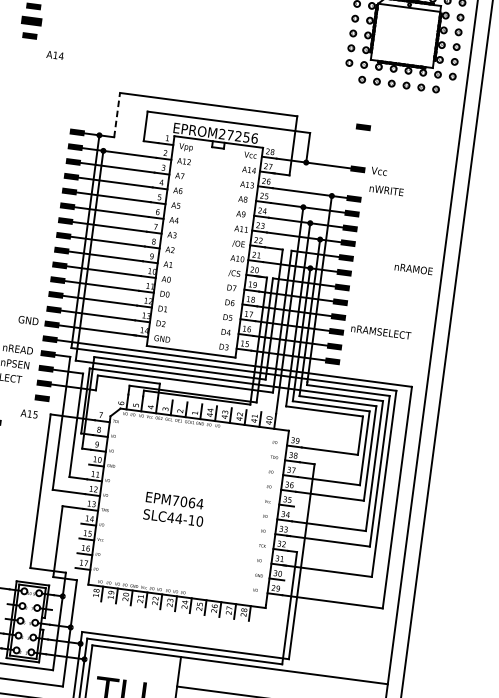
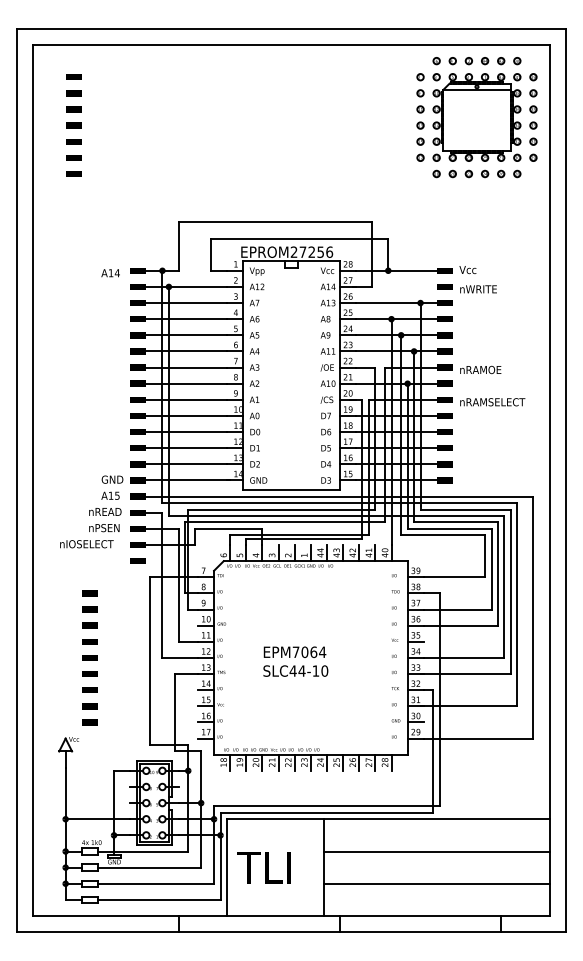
part: (31, 20) -> (73, 157), size x0.71
text: (55, 55) -> (110, 273), moved
line: (117, 115) -> (178, 246), dashed -> solid
part: (363, 126) -> (444, 286), moved
text: (413, 268) -> (480, 369), moved
text: (380, 332) -> (492, 402), moved
text: (29, 413) -> (110, 495), moved

